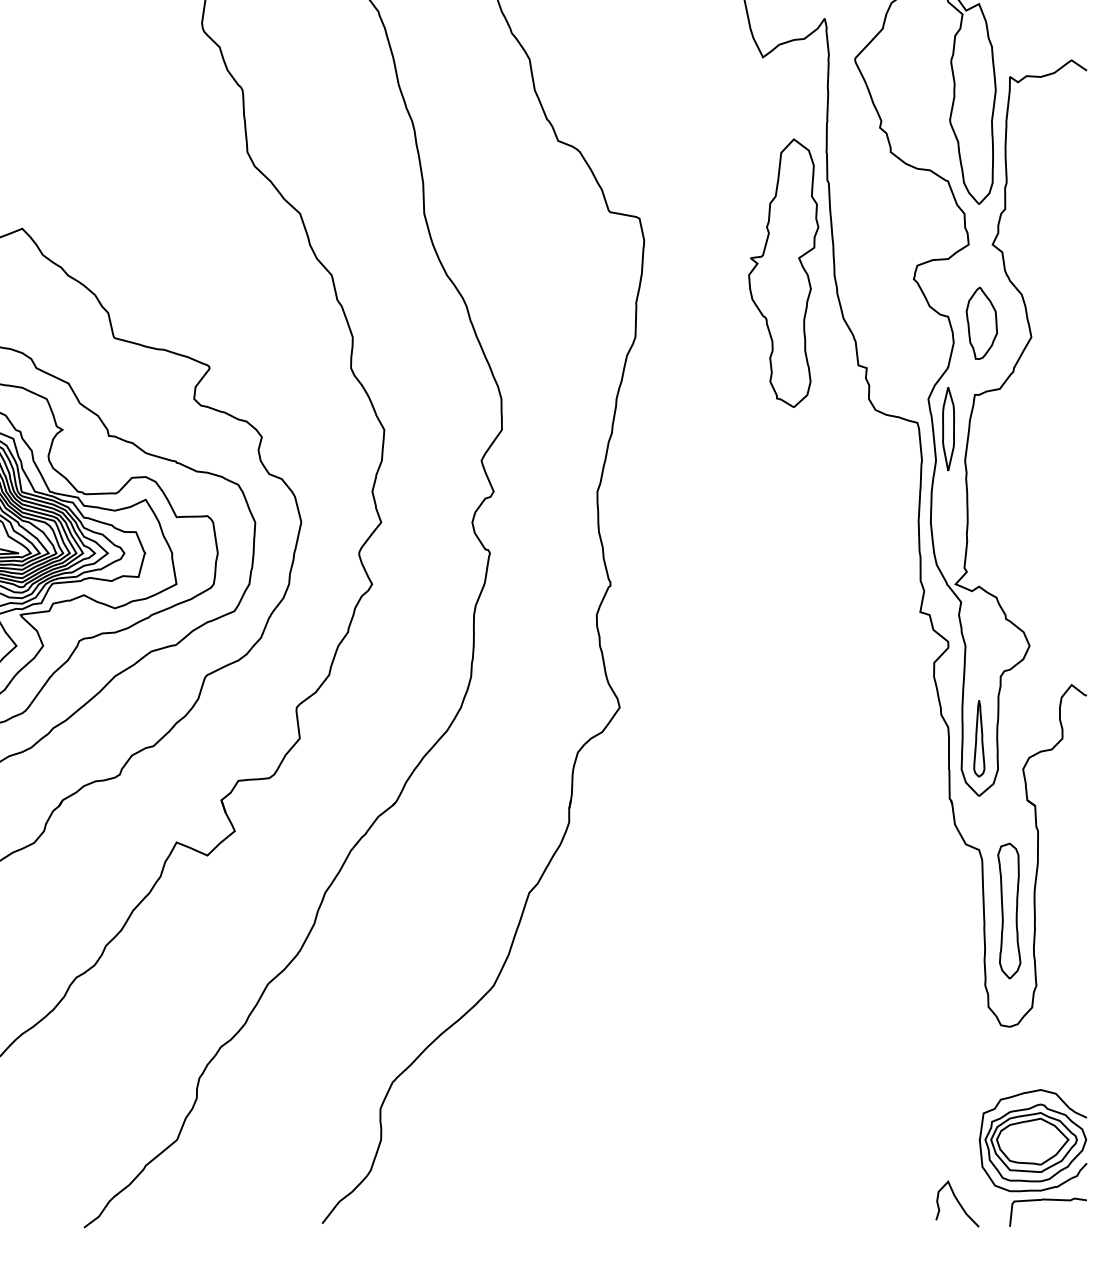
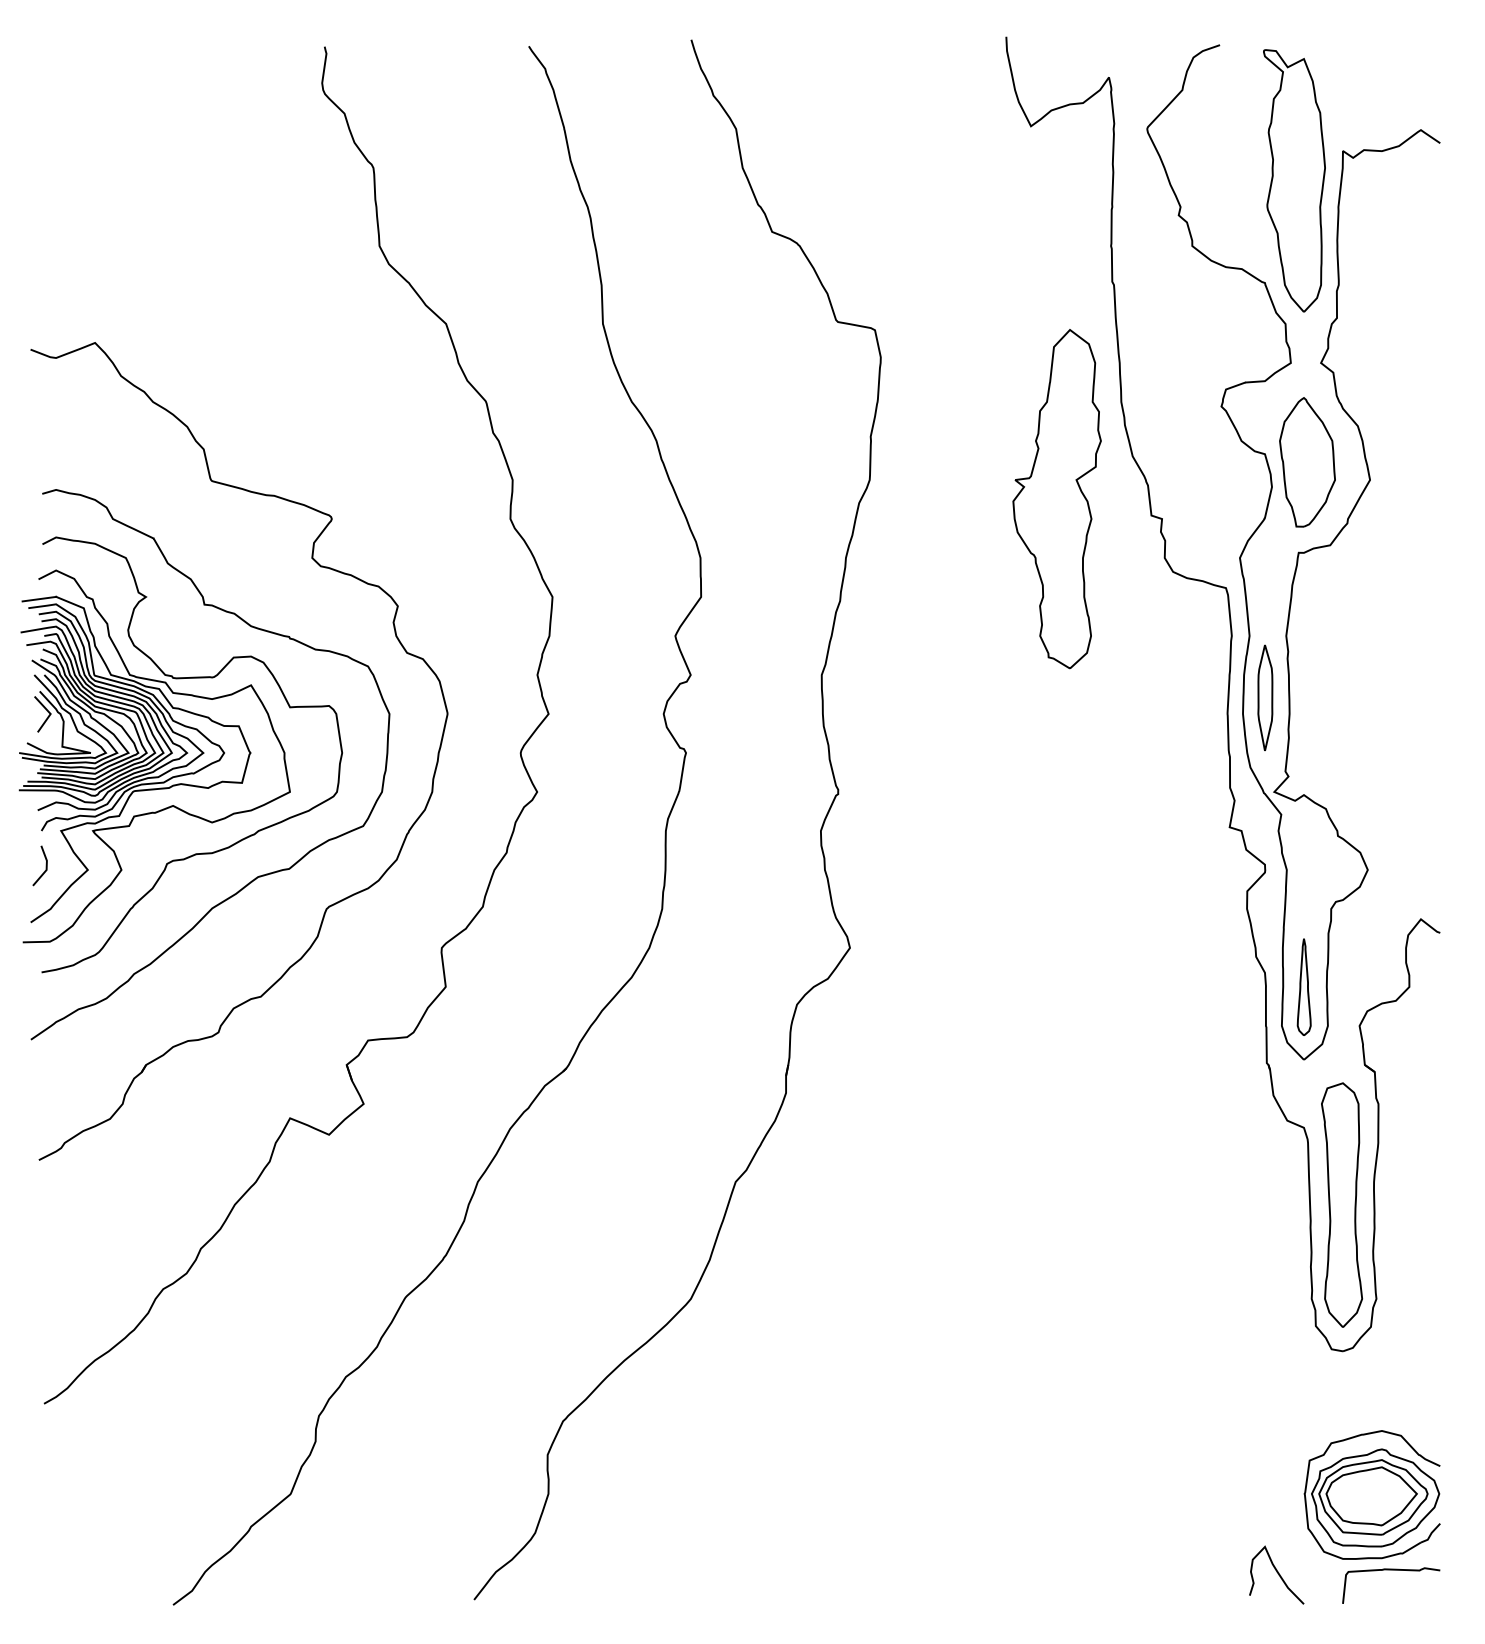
part: (783, 273) -> (1056, 499), moved
part: (981, 323) -> (1307, 462), size x1.43
part: (948, 428) -> (1265, 697), moved
part: (1009, 910) -> (1342, 1204), size x1.43

